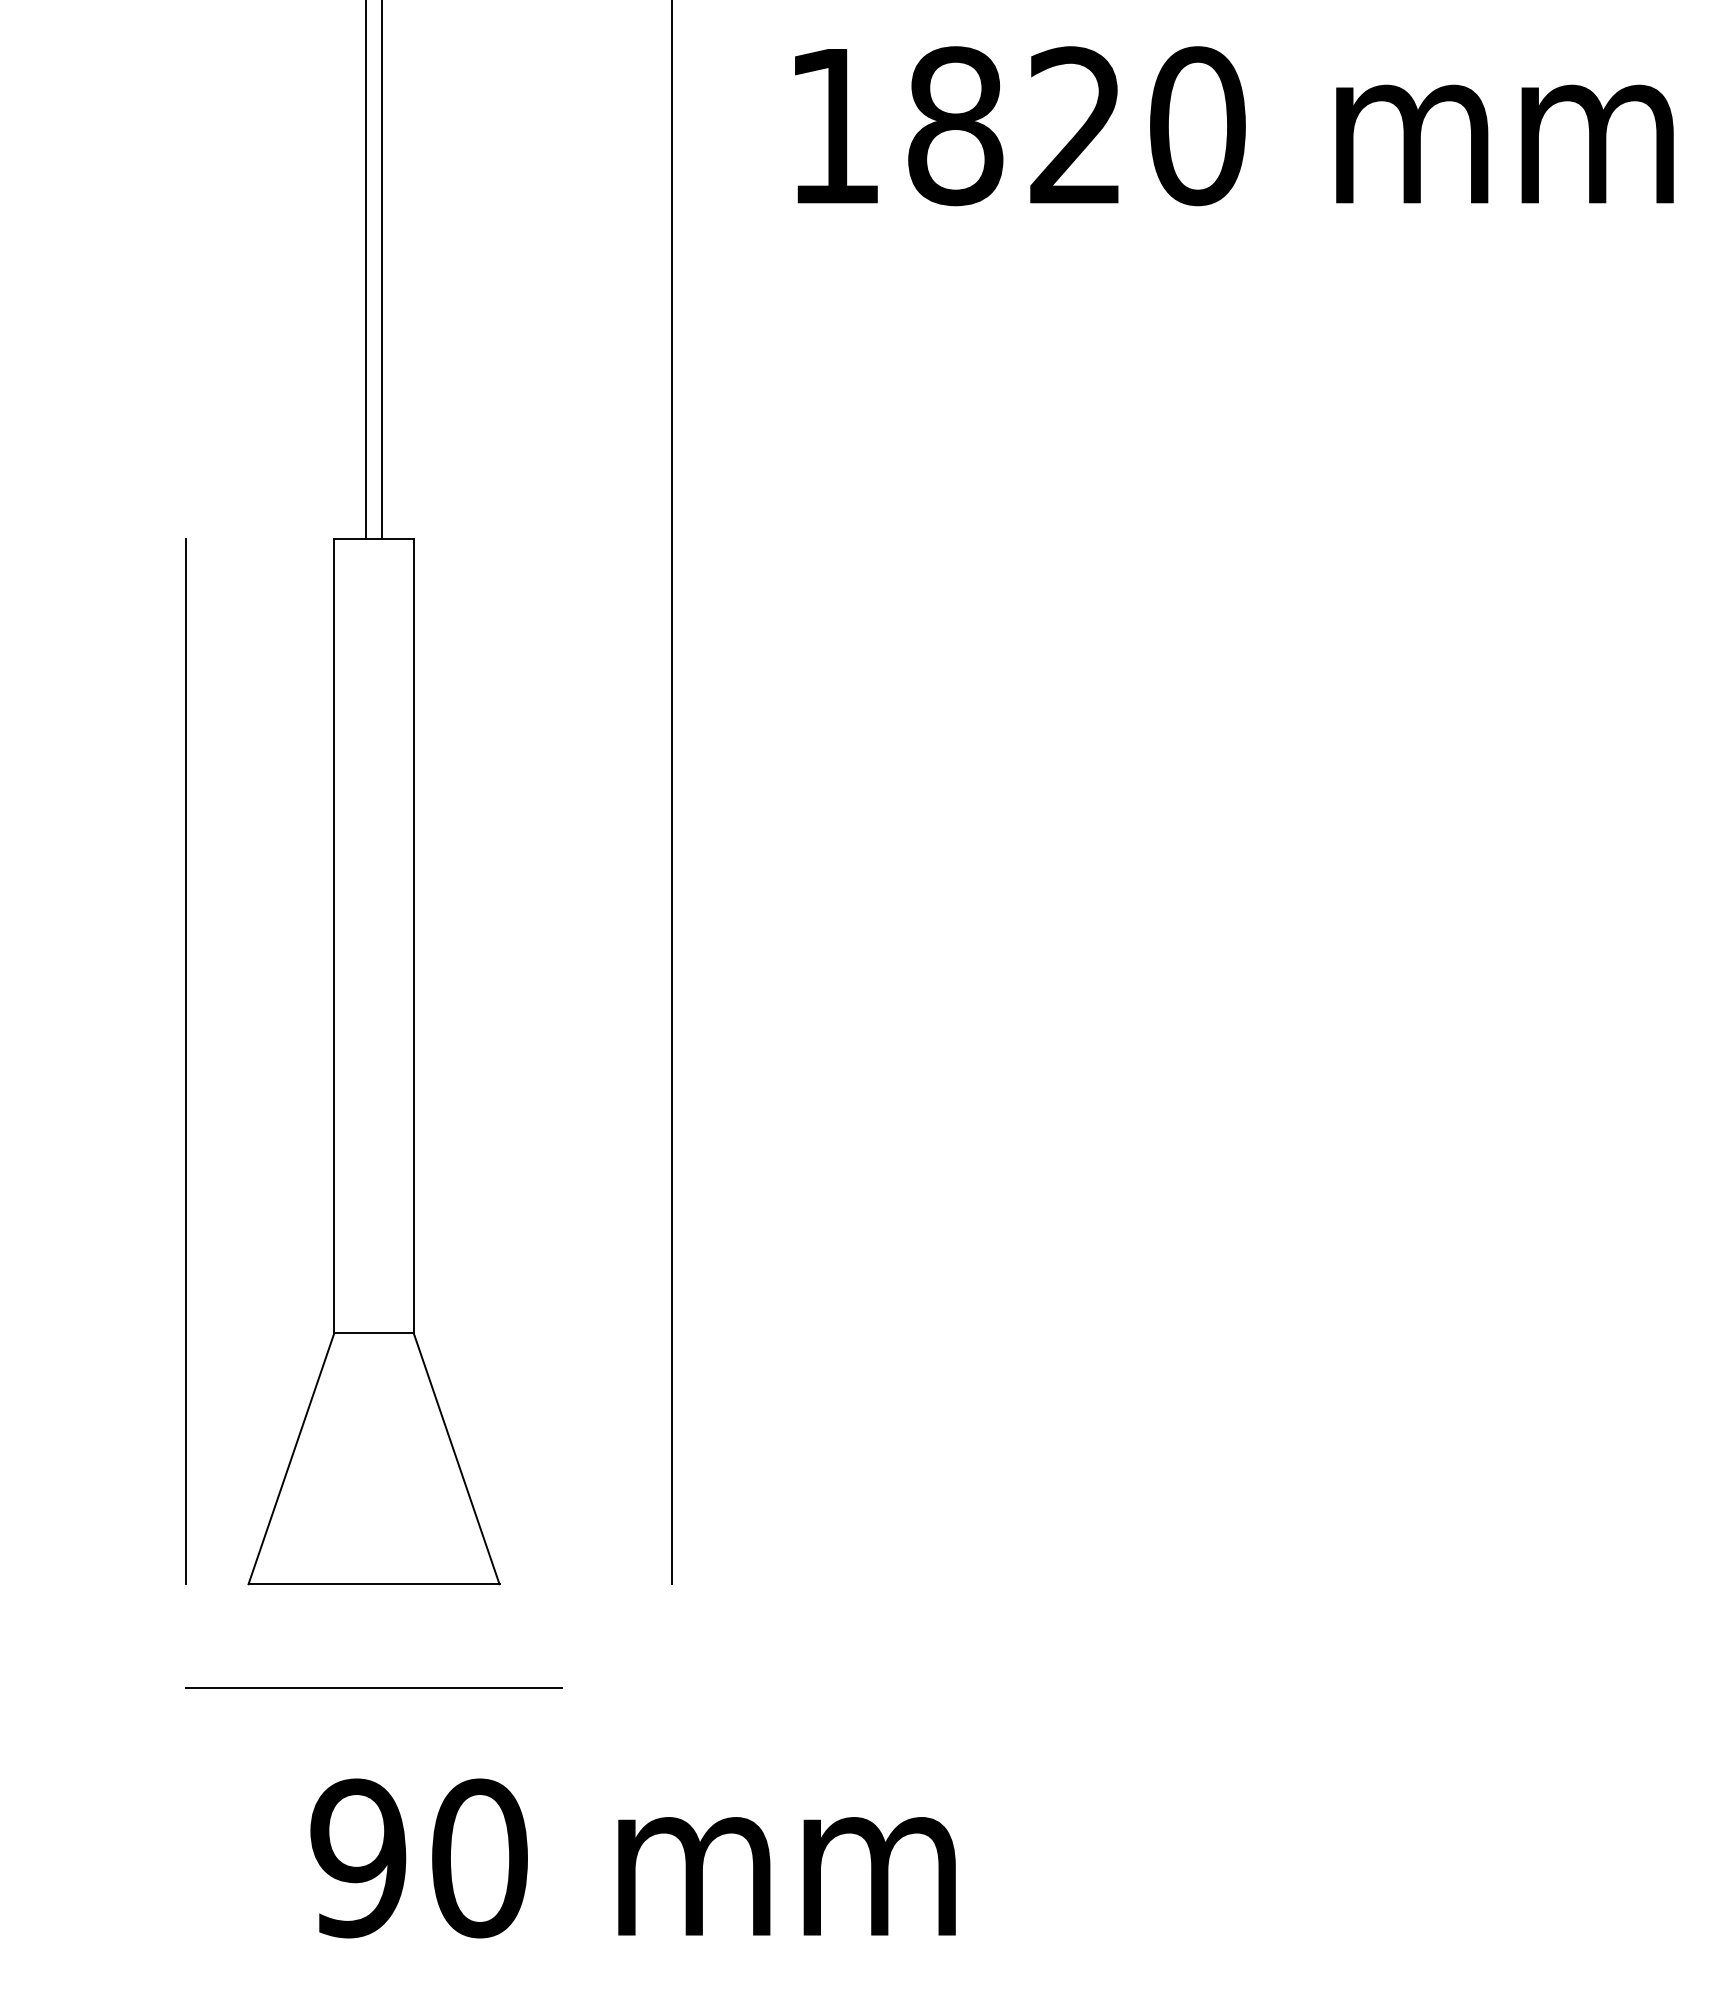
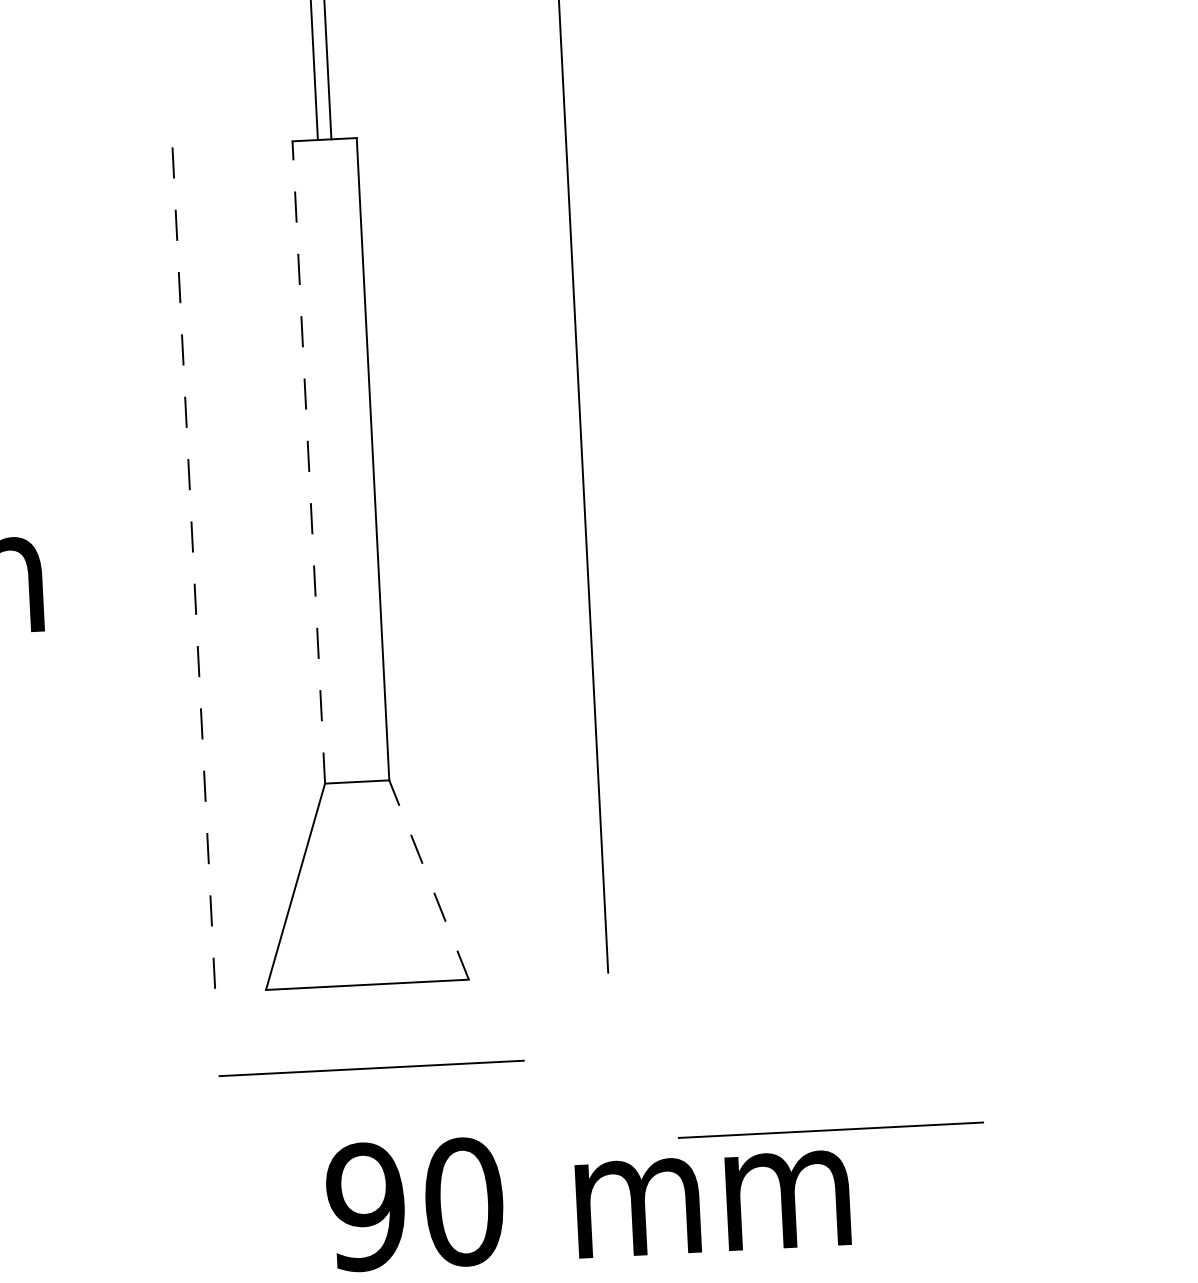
line: (334, 935) -> (308, 462), solid -> dashed
line: (185, 1061) -> (193, 570), solid -> dashed
line: (456, 1458) -> (428, 879), solid -> dashed
line: (936, 1792) -> (830, 1130), added

